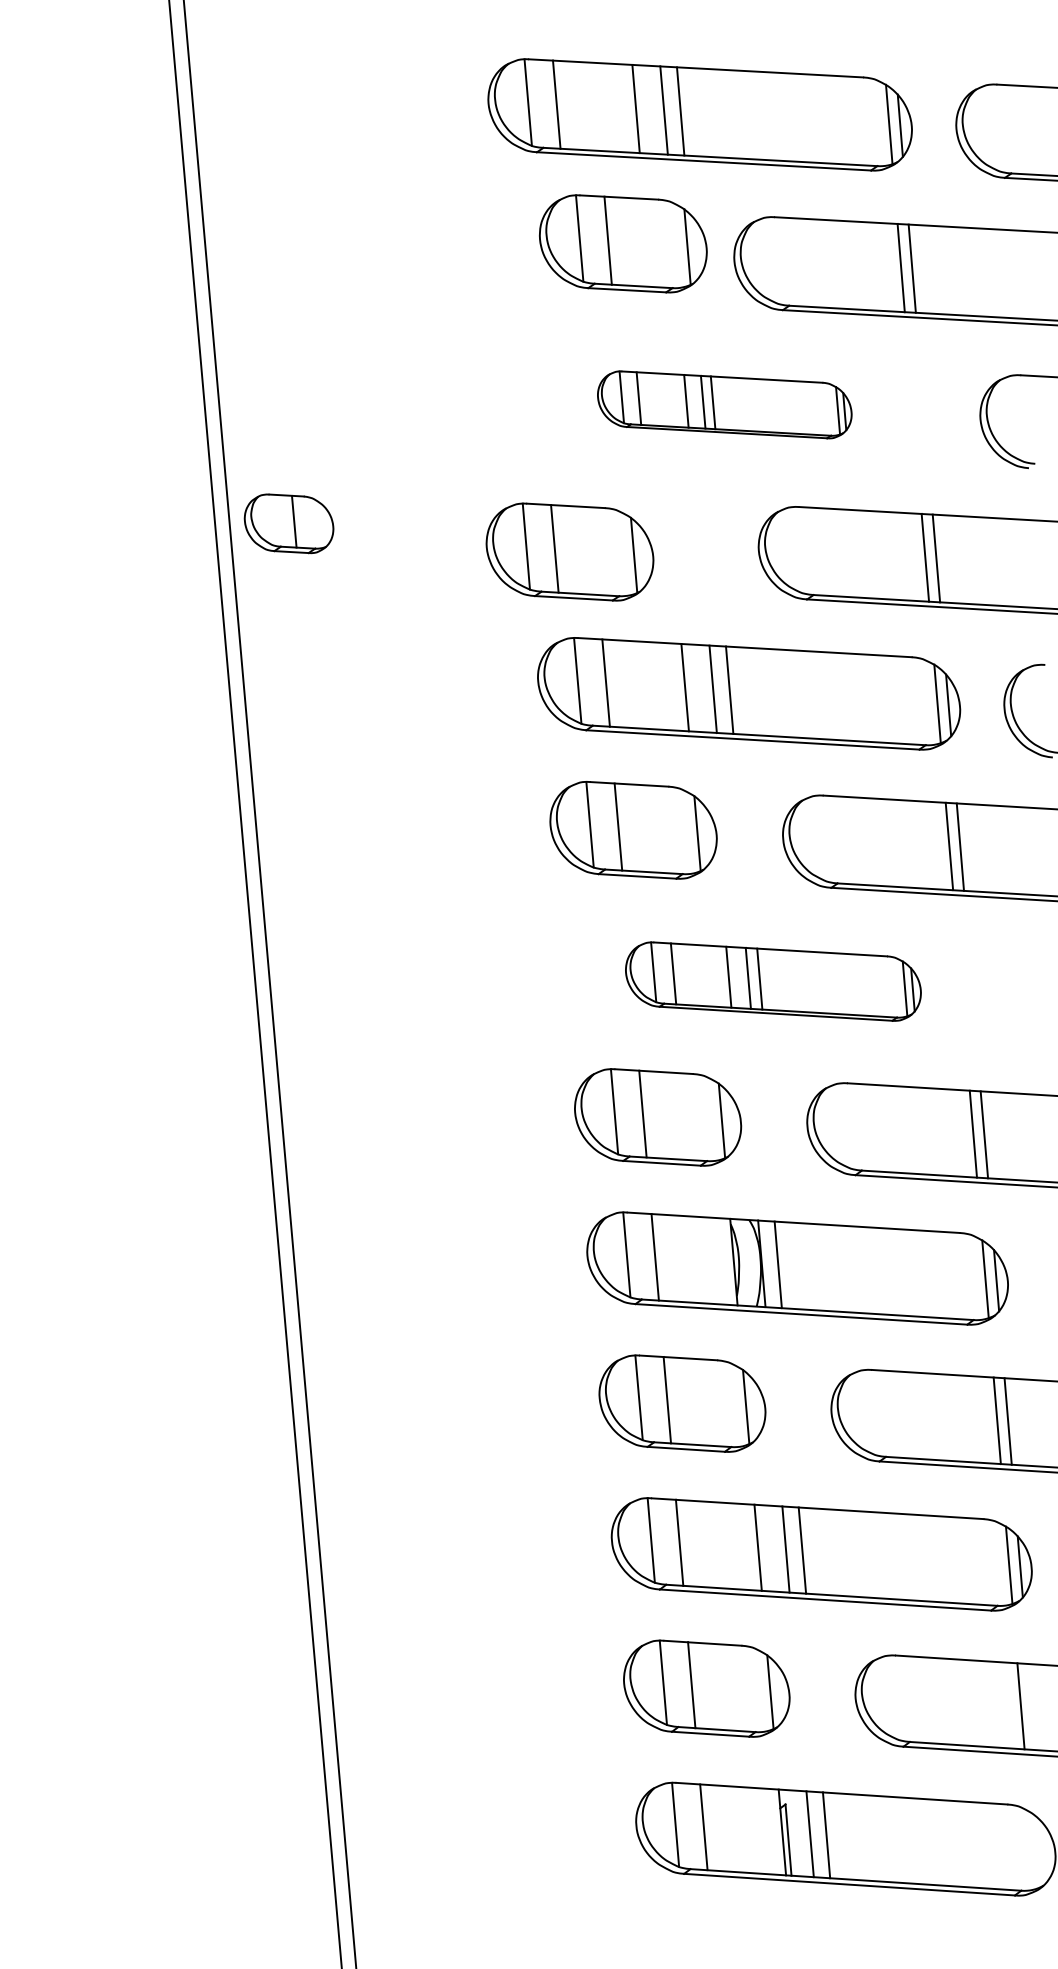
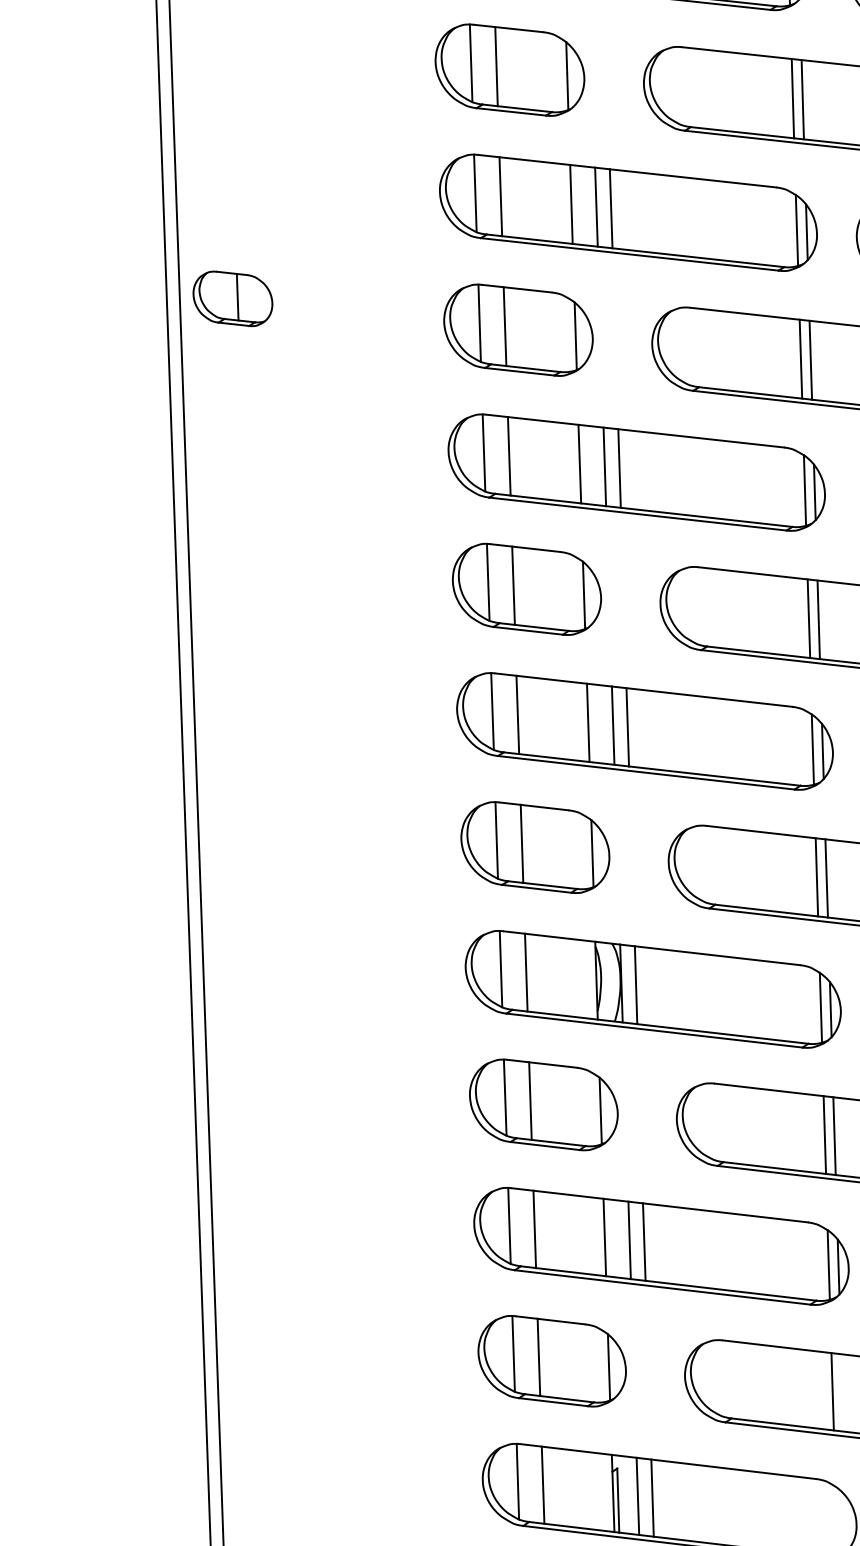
part: (623, 243) -> (510, 69), moved
part: (724, 404) -> (628, 212), size x1.67
part: (569, 551) -> (518, 329), moved
part: (773, 981) -> (645, 731), size x1.43

